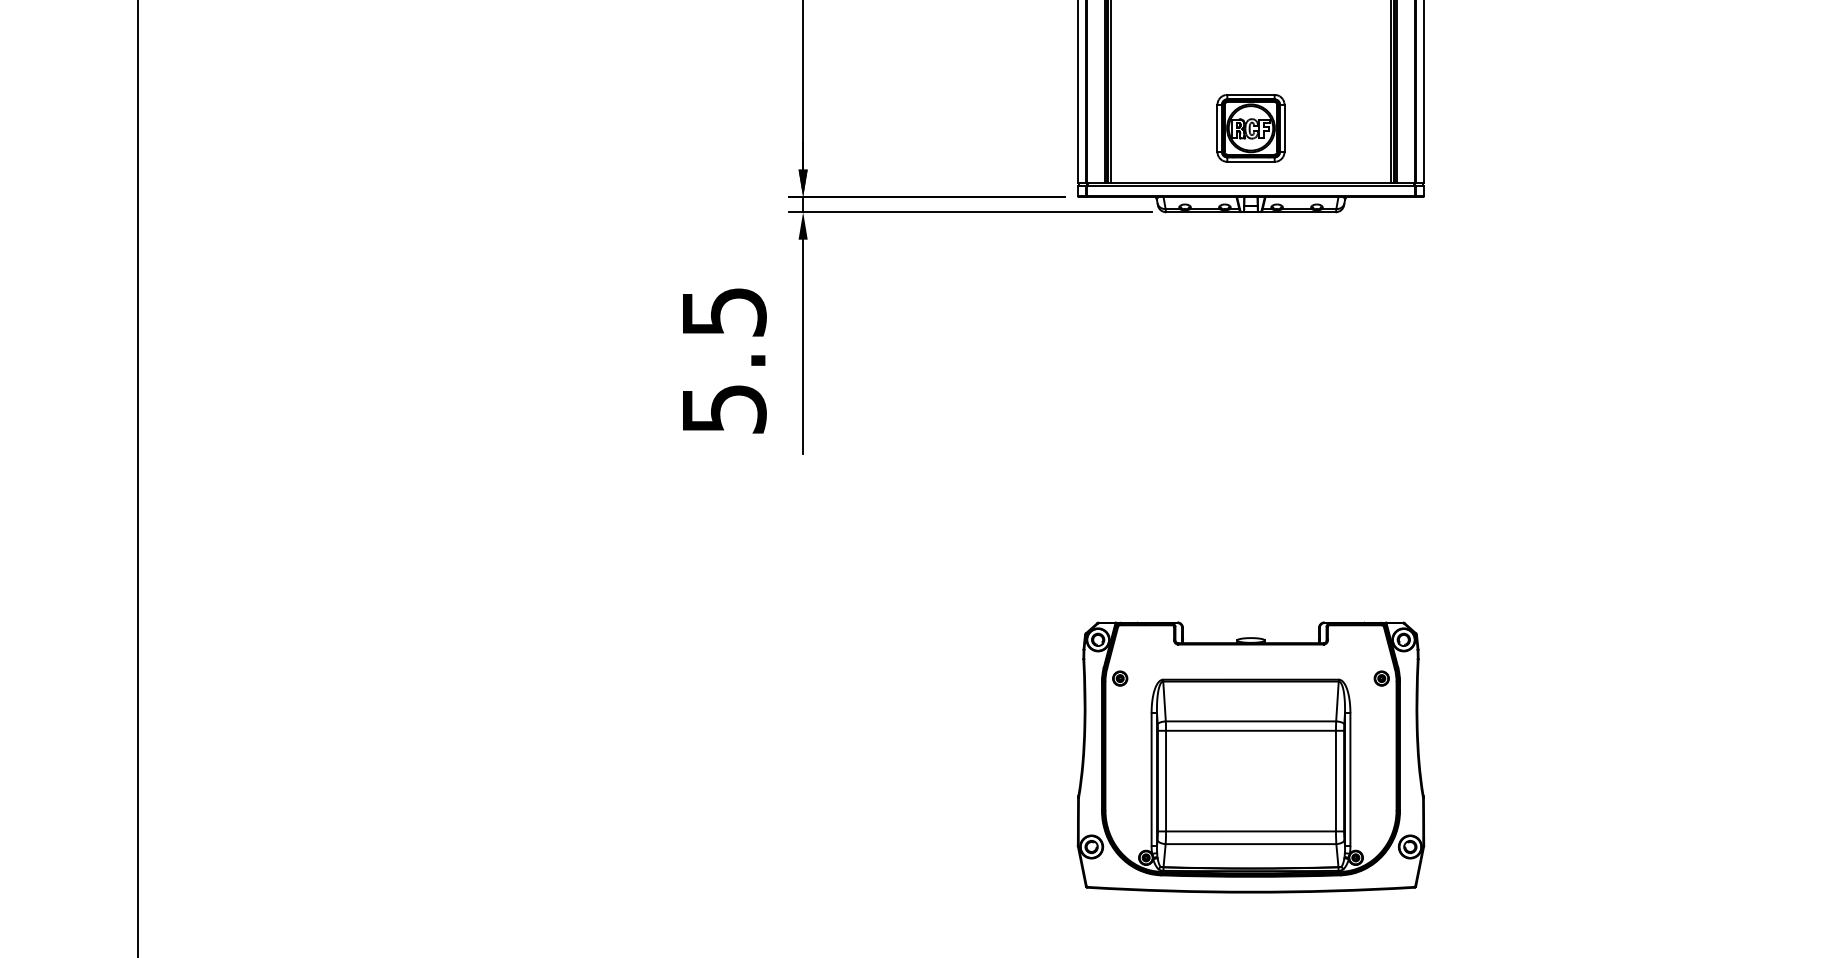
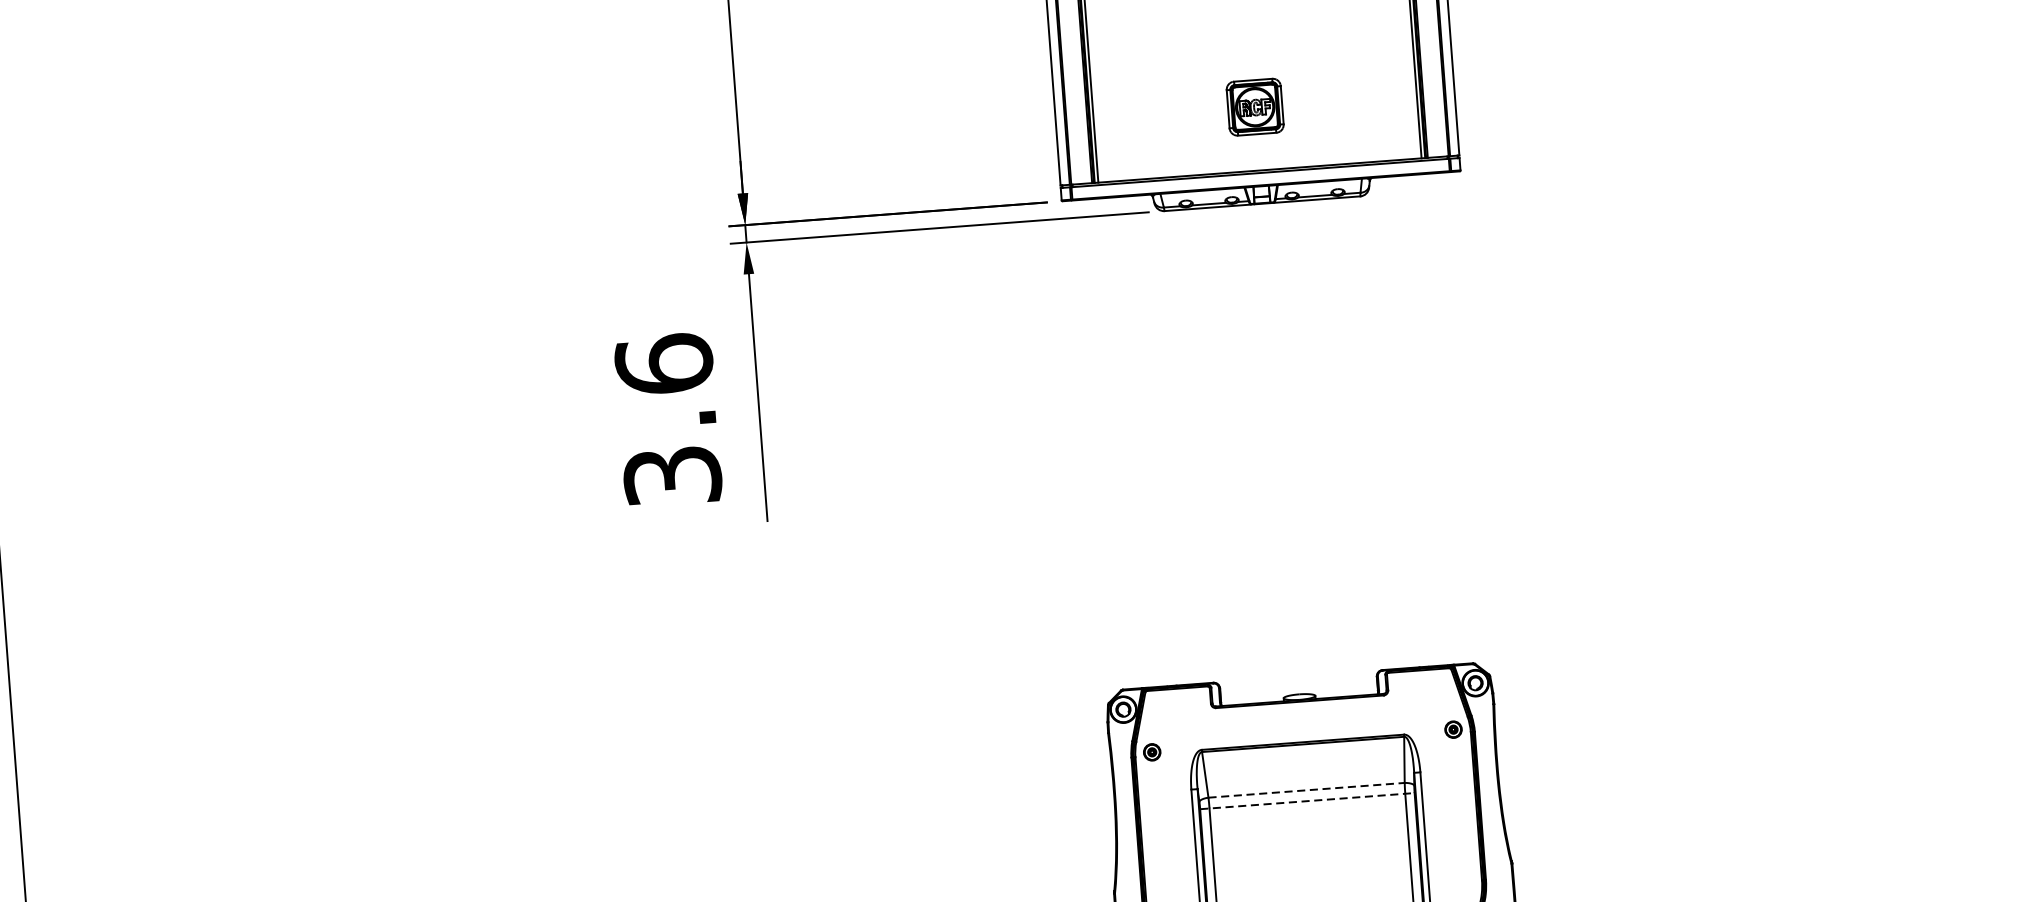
part: (1250, 128) -> (1254, 107), size x0.7
text: (723, 359) -> (667, 419), 5.5 -> 3.6
line: (1251, 721) -> (1307, 790), solid -> dashed
line: (1251, 730) -> (1307, 800), solid -> dashed

